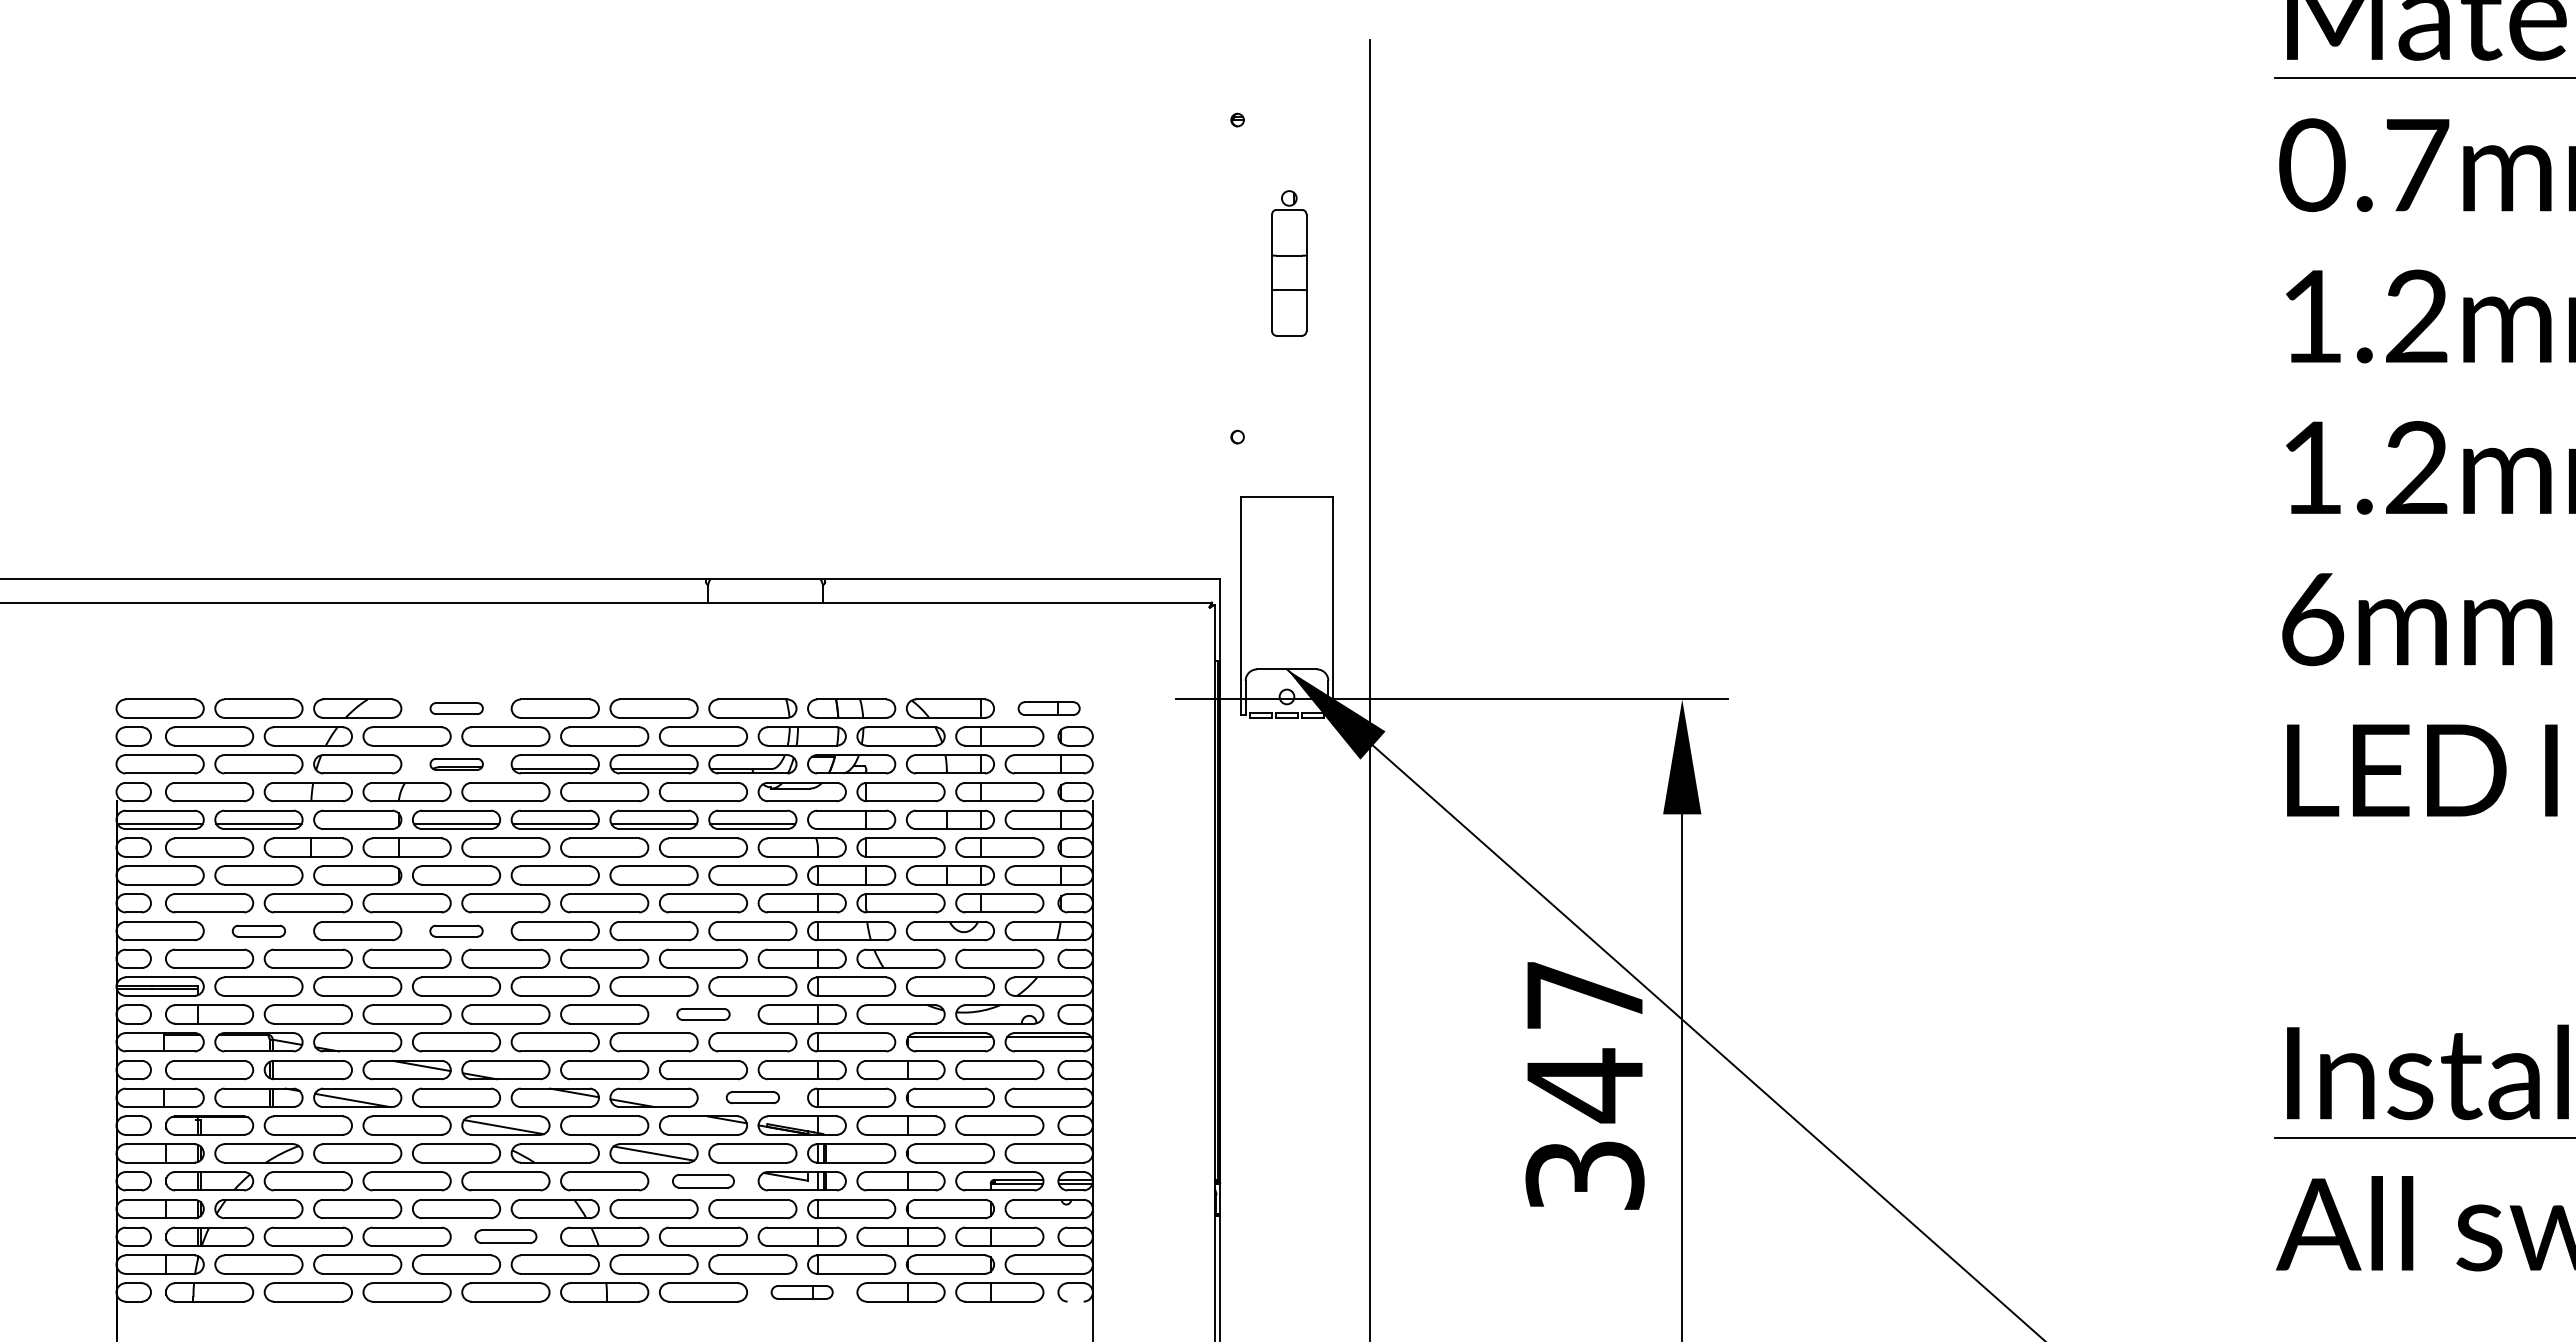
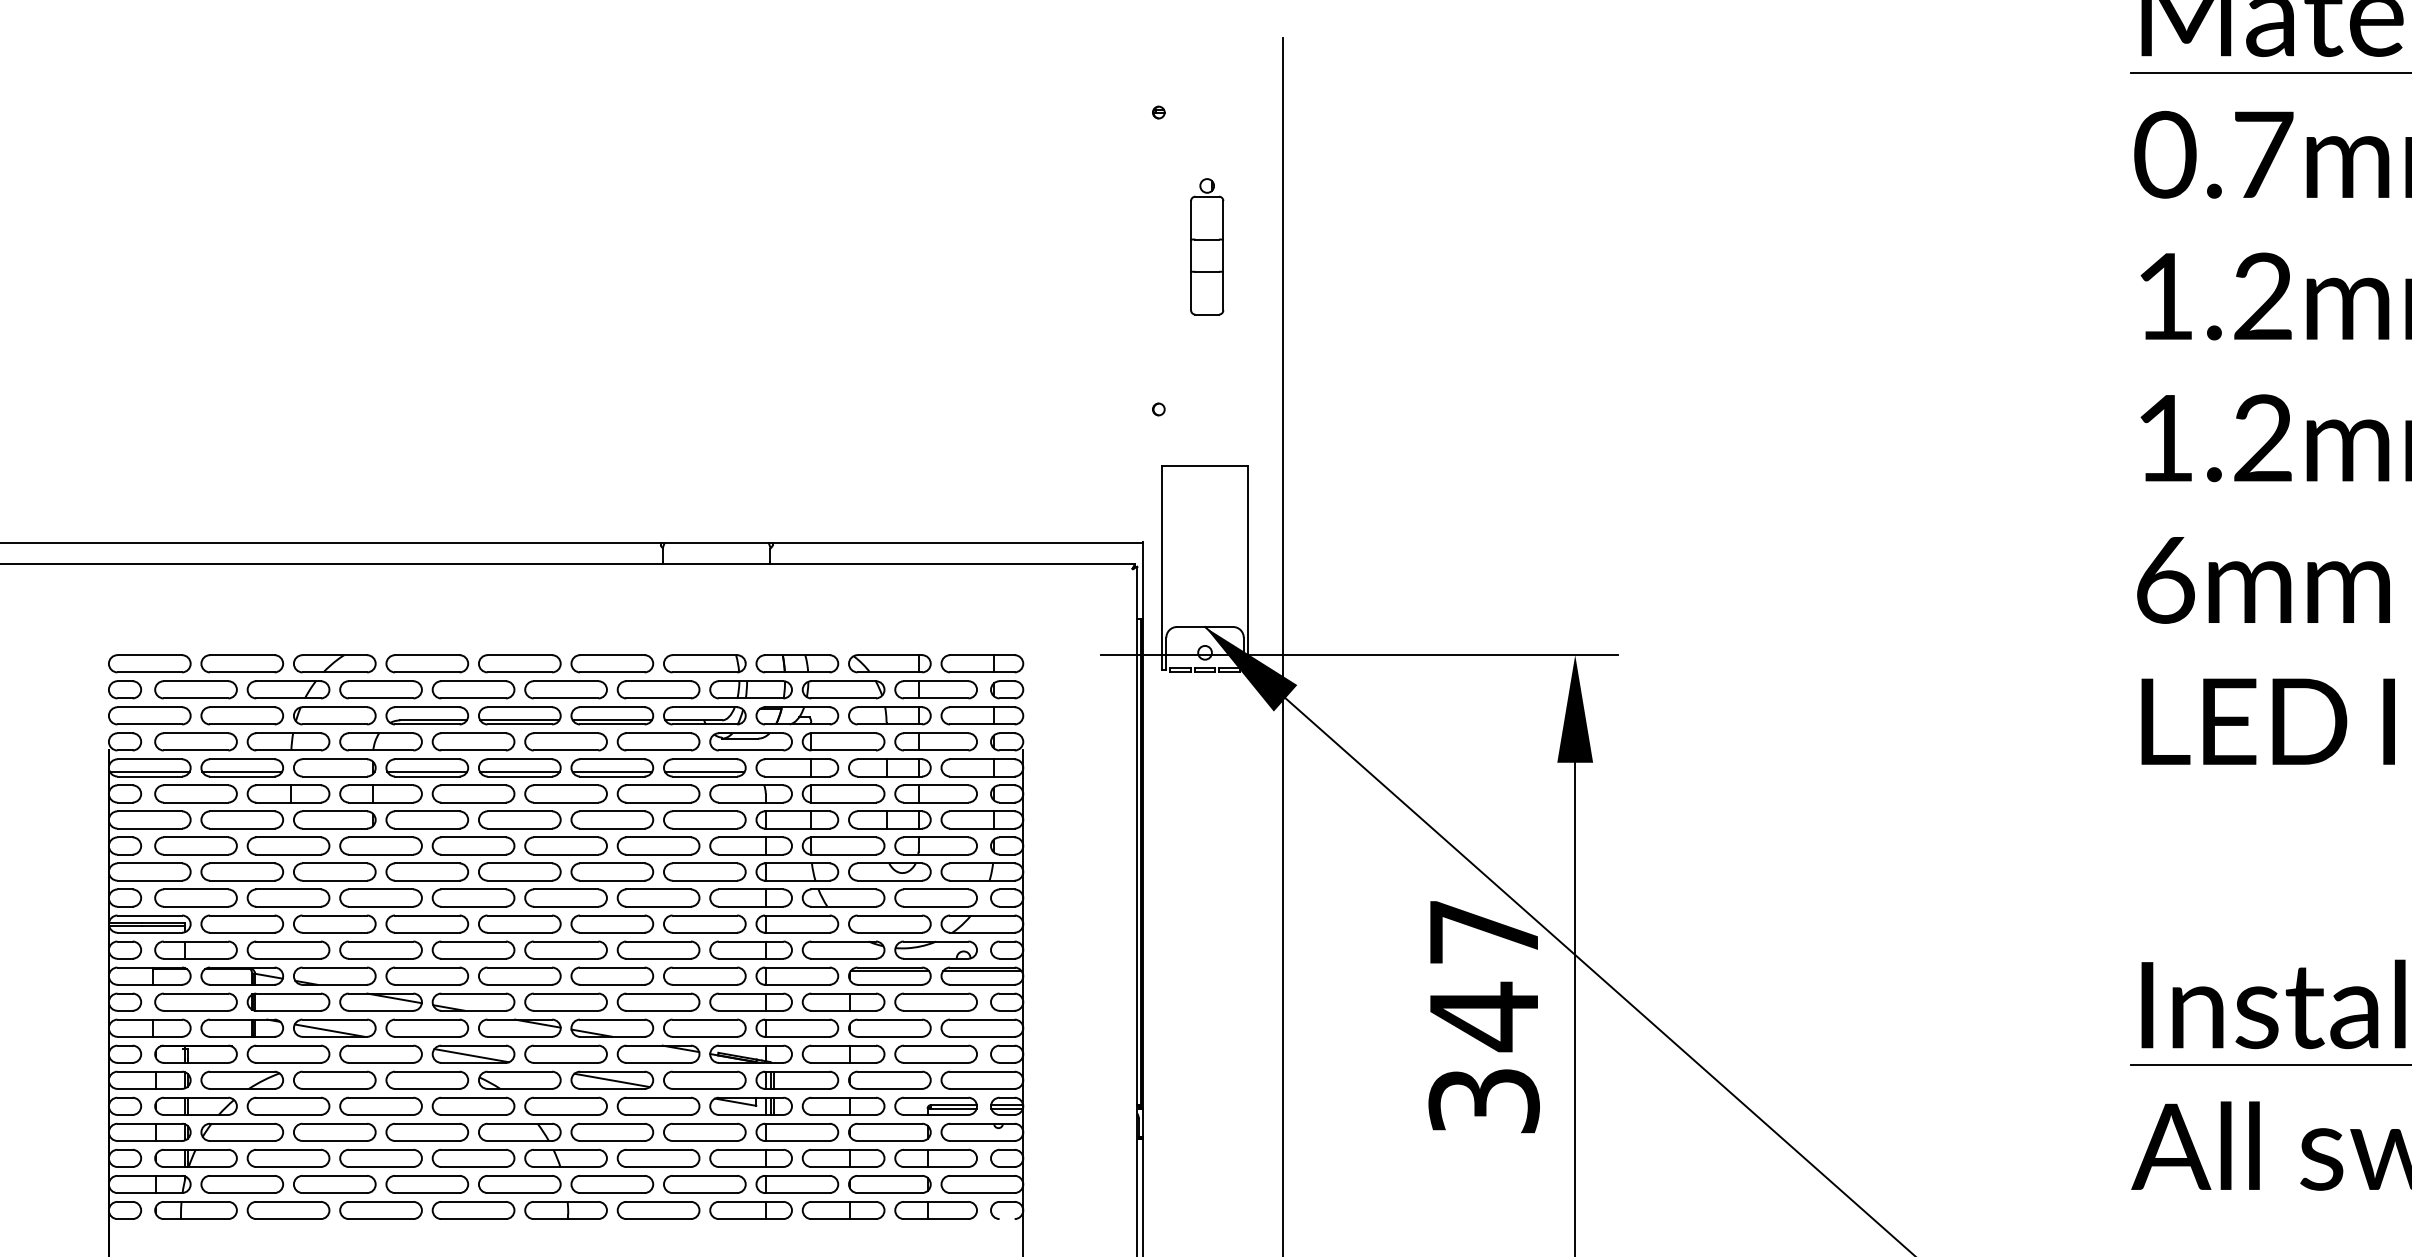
part: (456, 708) -> (427, 663), size x1.67
part: (1048, 708) -> (981, 663), size x1.43
part: (456, 764) -> (427, 716), size x1.67
part: (258, 931) -> (241, 872), size x1.67
part: (456, 931) -> (427, 872), size x1.67
part: (703, 1014) -> (658, 950), size x1.67
part: (752, 1097) -> (704, 1027), size x1.67
part: (703, 1181) -> (658, 1106), size x1.43
part: (505, 1236) -> (473, 1158), size x1.43
part: (801, 1292) -> (750, 1210), size x1.43

